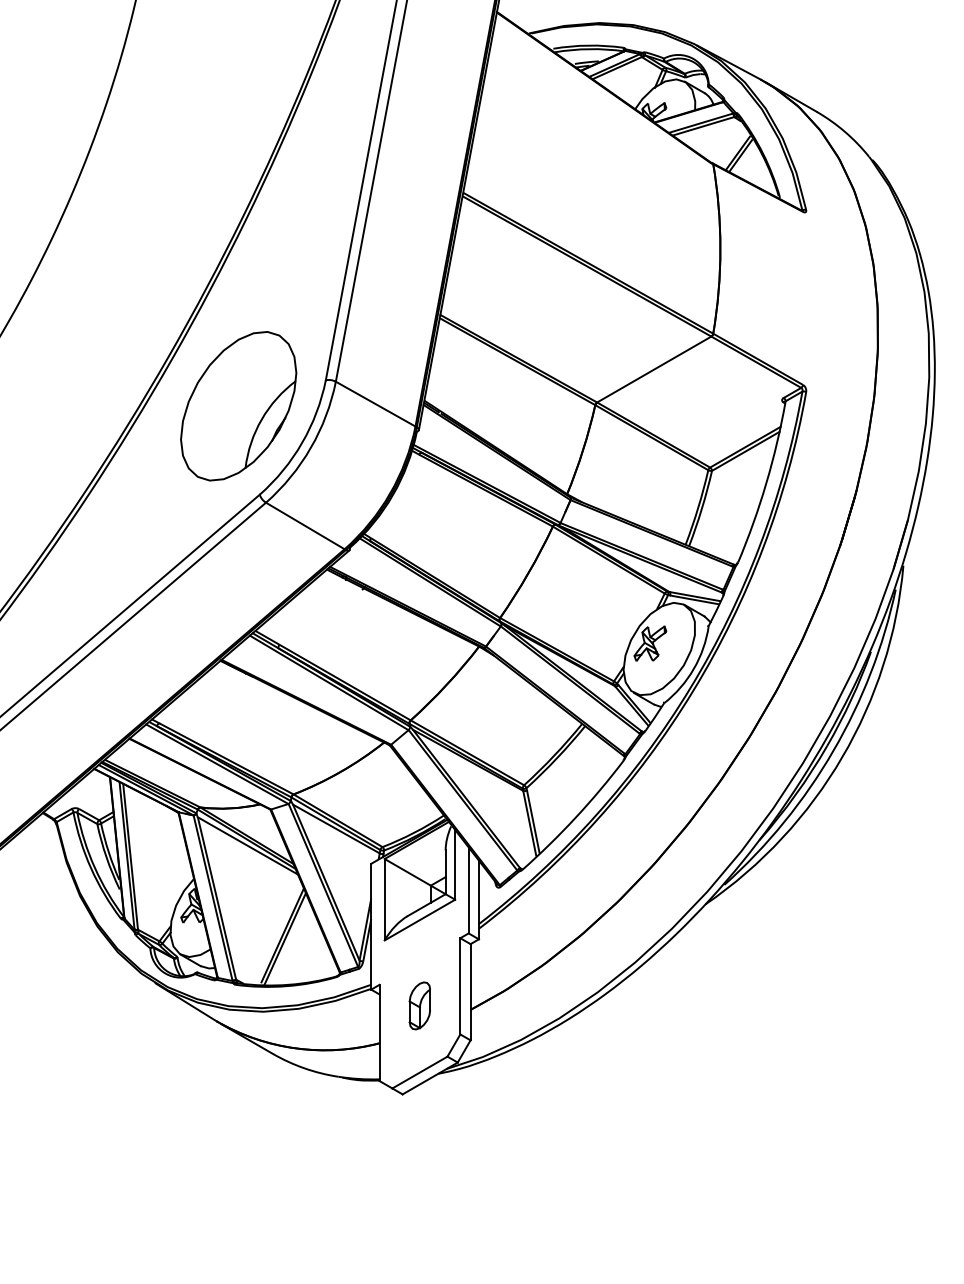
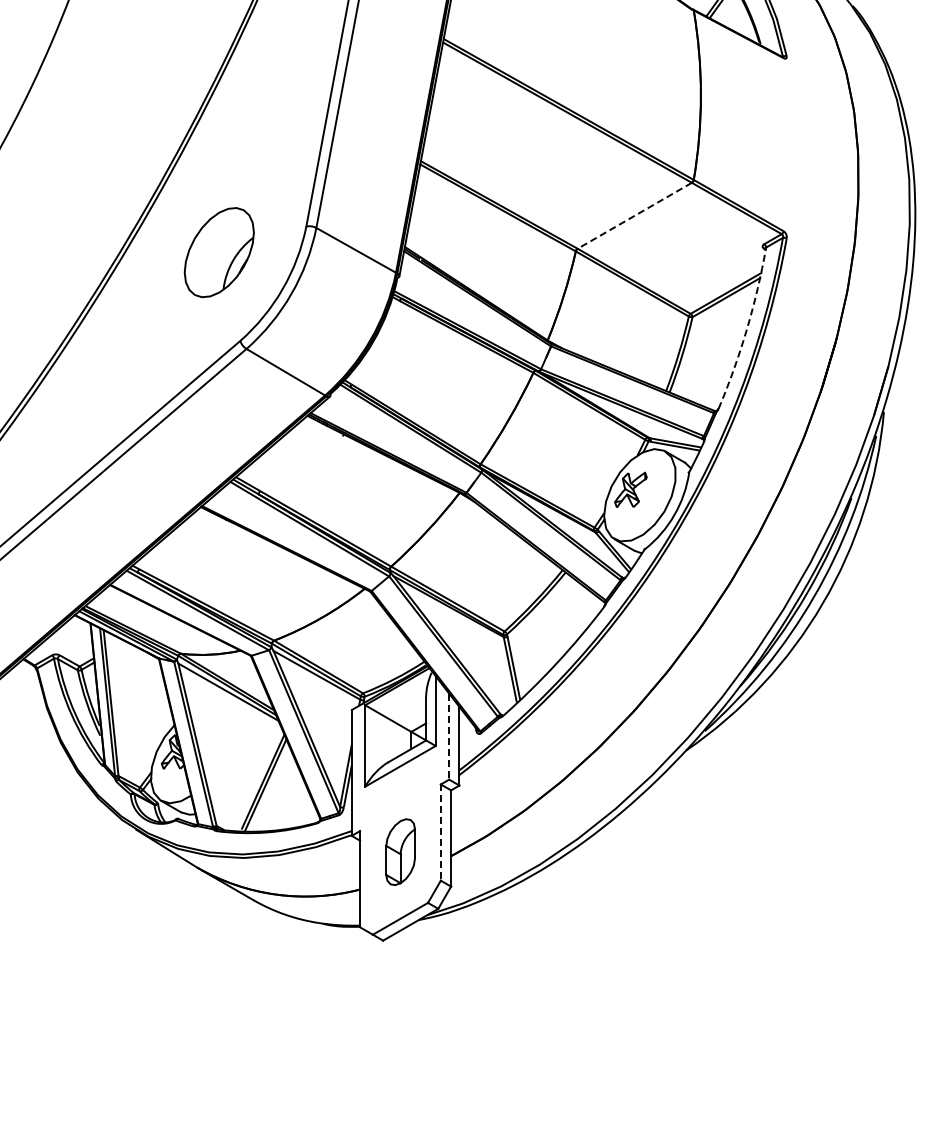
line: (654, 369) -> (635, 215), solid -> dashed
part: (238, 406) -> (219, 252), size x0.6
arc: (766, 483) -> (747, 329), solid -> dashed
line: (468, 890) -> (449, 736), solid -> dashed
line: (460, 986) -> (441, 832), solid -> dashed
part: (419, 1005) -> (400, 851), size x1.4

